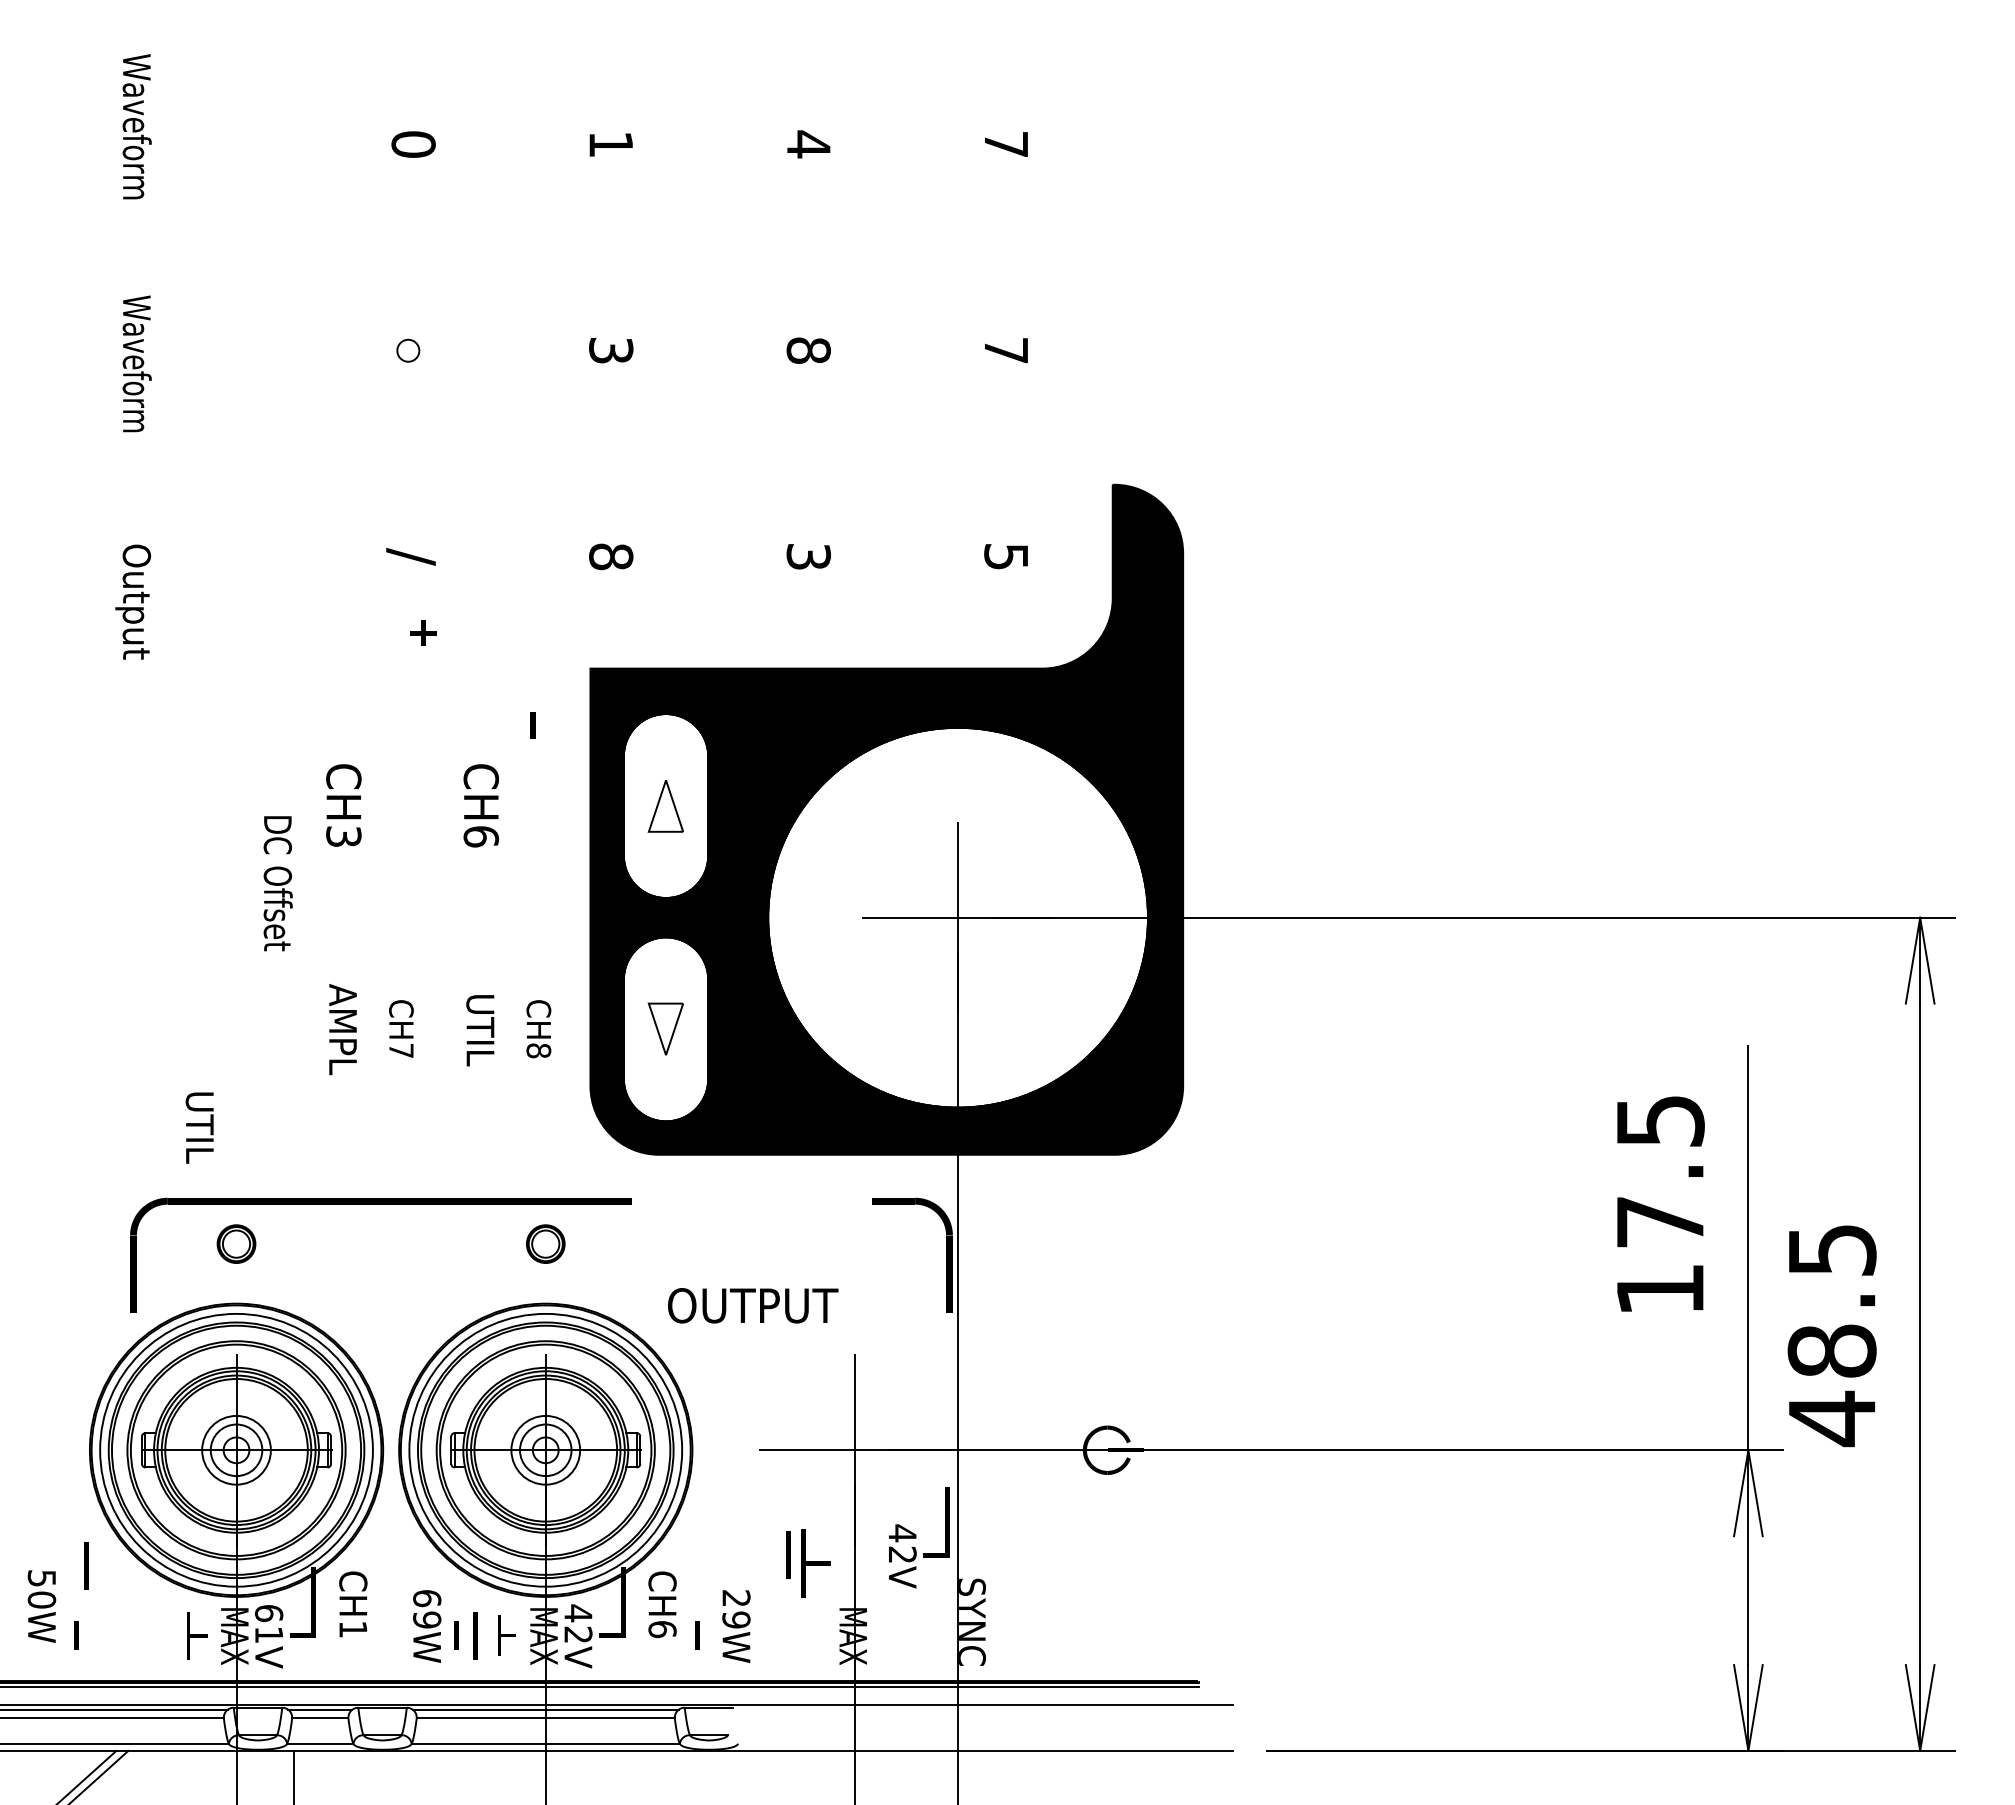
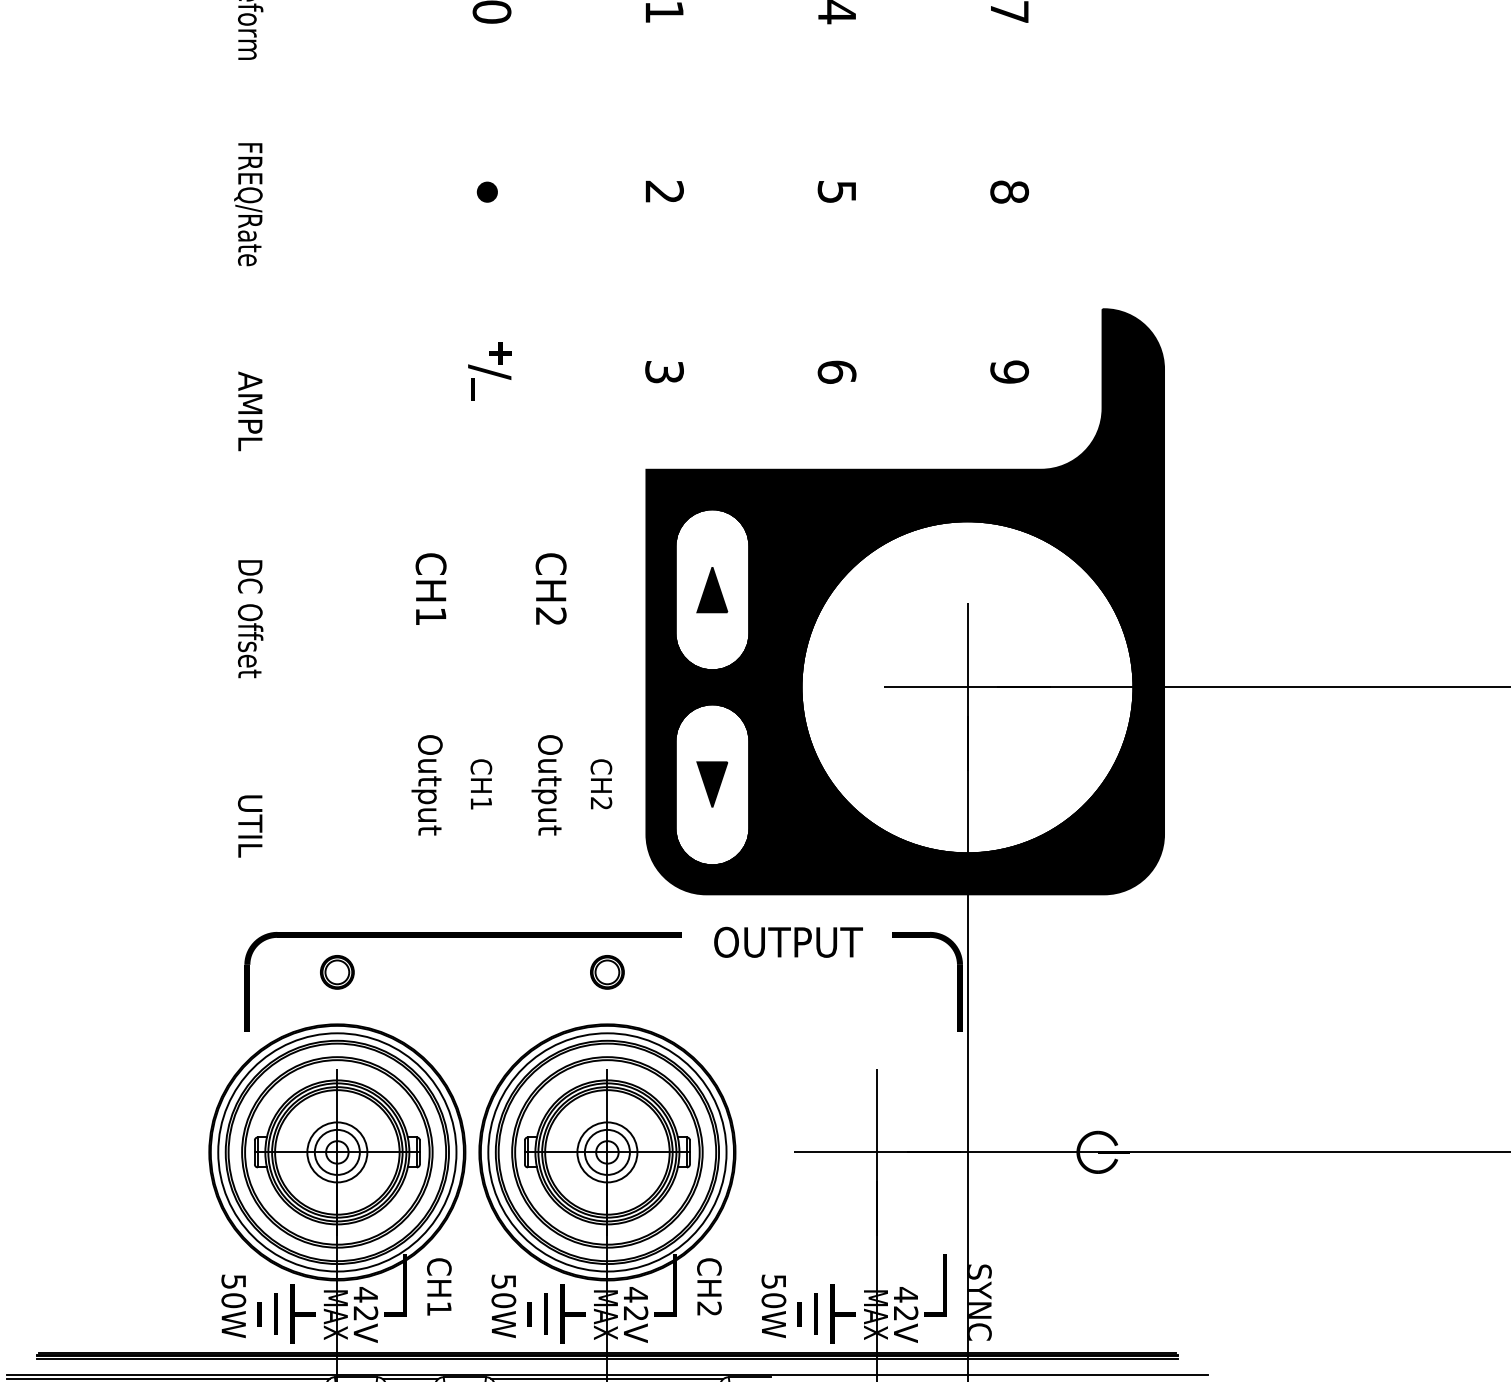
fill: (408, 350) -> (487, 191), added
text: (611, 350) -> (664, 191), 3 -> 2
text: (808, 350) -> (836, 191), 8 -> 5
text: (1006, 350) -> (1009, 191), 7 -> 8
text: (134, 364) -> (248, 204), Waveform -> FREQ/Rate
text: (611, 556) -> (664, 371), 8 -> 3
text: (808, 556) -> (836, 371), 3 -> 6
text: (1006, 556) -> (1009, 371), 5 -> 9
text: (133, 601) -> (247, 411), Output -> AMPL
part: (423, 632) -> (500, 352), moved
line: (532, 725) -> (472, 389), moved
fill: (665, 805) -> (711, 589), added
text: (343, 836) -> (430, 616), CH3 -> CH1
text: (481, 836) -> (551, 616), CH6 -> CH2
text: (277, 883) -> (249, 619), moved
text: (339, 1029) -> (427, 784), AMPL -> Output
text: (476, 1029) -> (546, 784), UTIL -> Output
fill: (665, 1029) -> (711, 784), added
text: (401, 1050) -> (481, 803), CH7 -> CH1
text: (538, 1050) -> (601, 803), CH8 -> CH2
text: (199, 1127) -> (249, 825), moved
text: (753, 1305) -> (788, 942), moved
text: (919, 1537) -> (920, 1298), moved
line: (788, 1554) -> (815, 1314), moved
part: (815, 1563) -> (842, 1314), moved
line: (86, 1565) -> (276, 1314), moved
text: (41, 1606) -> (233, 1306), moved
text: (427, 1609) -> (504, 1291), 69 -> 50
text: (736, 1609) -> (773, 1291), 29 -> 50
text: (269, 1623) -> (366, 1303), 61V -> 42V
text: (662, 1629) -> (709, 1308), CH6 -> CH2
line: (76, 1635) -> (259, 1314), moved
part: (196, 1635) -> (302, 1314), size x1.43
part: (506, 1635) -> (573, 1314), size x1.67
line: (697, 1635) -> (799, 1314), moved

